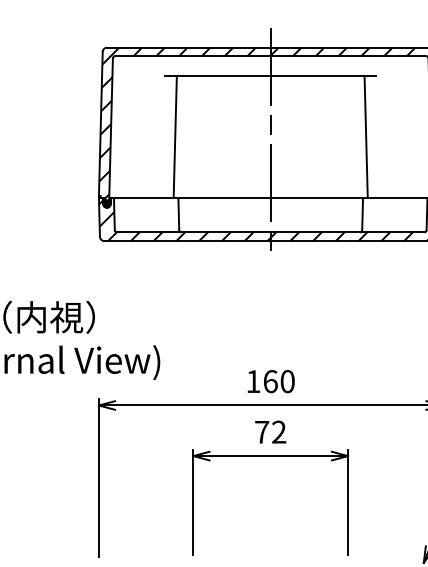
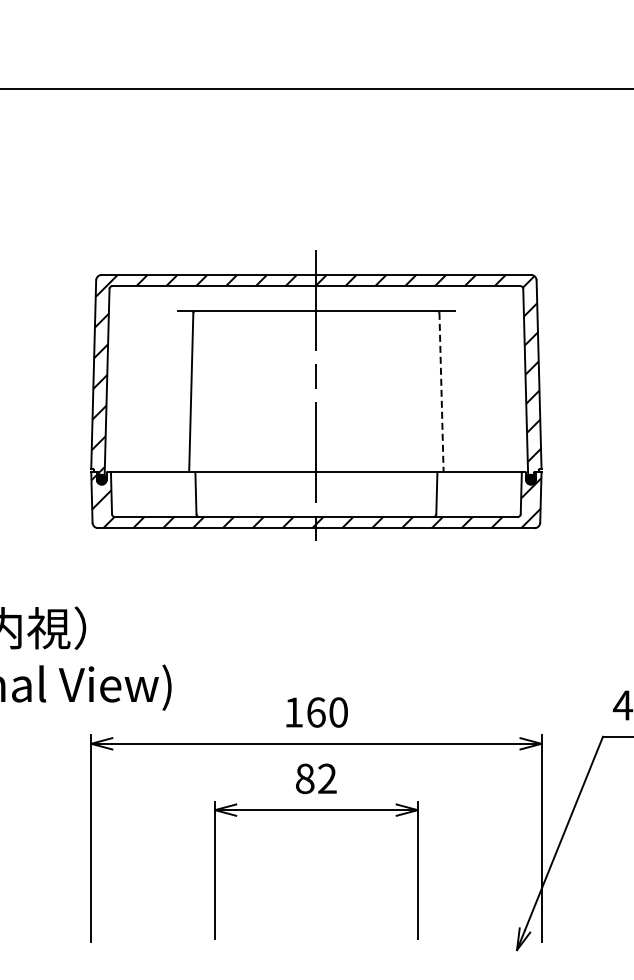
line: (366, 137) -> (441, 392), solid -> dashed
text: (262, 431) -> (305, 778), 72 -> 82

